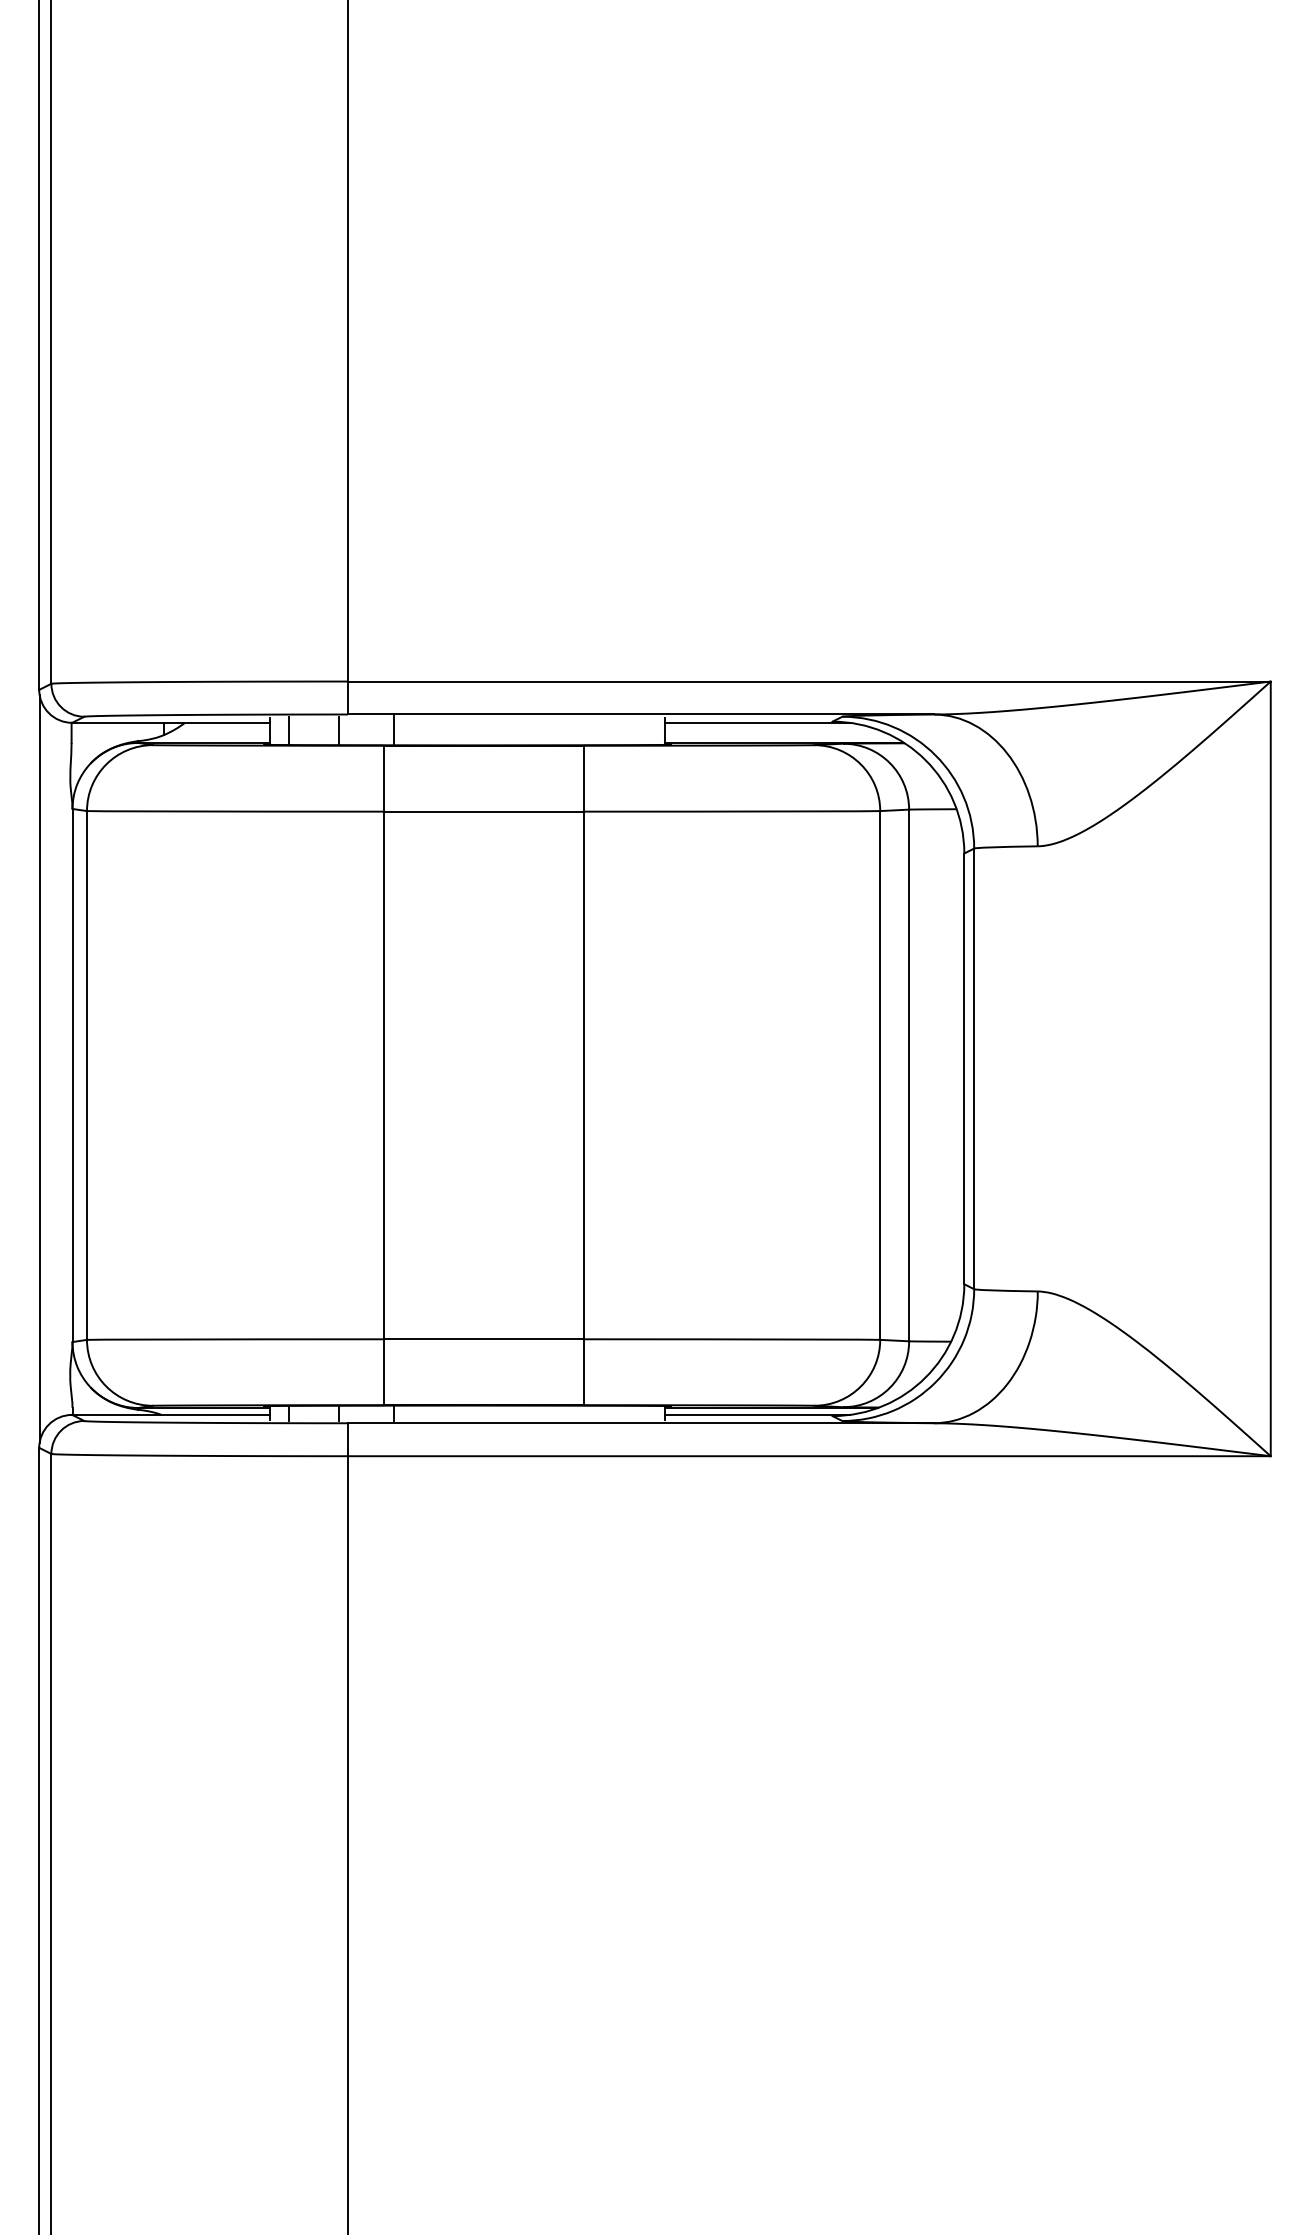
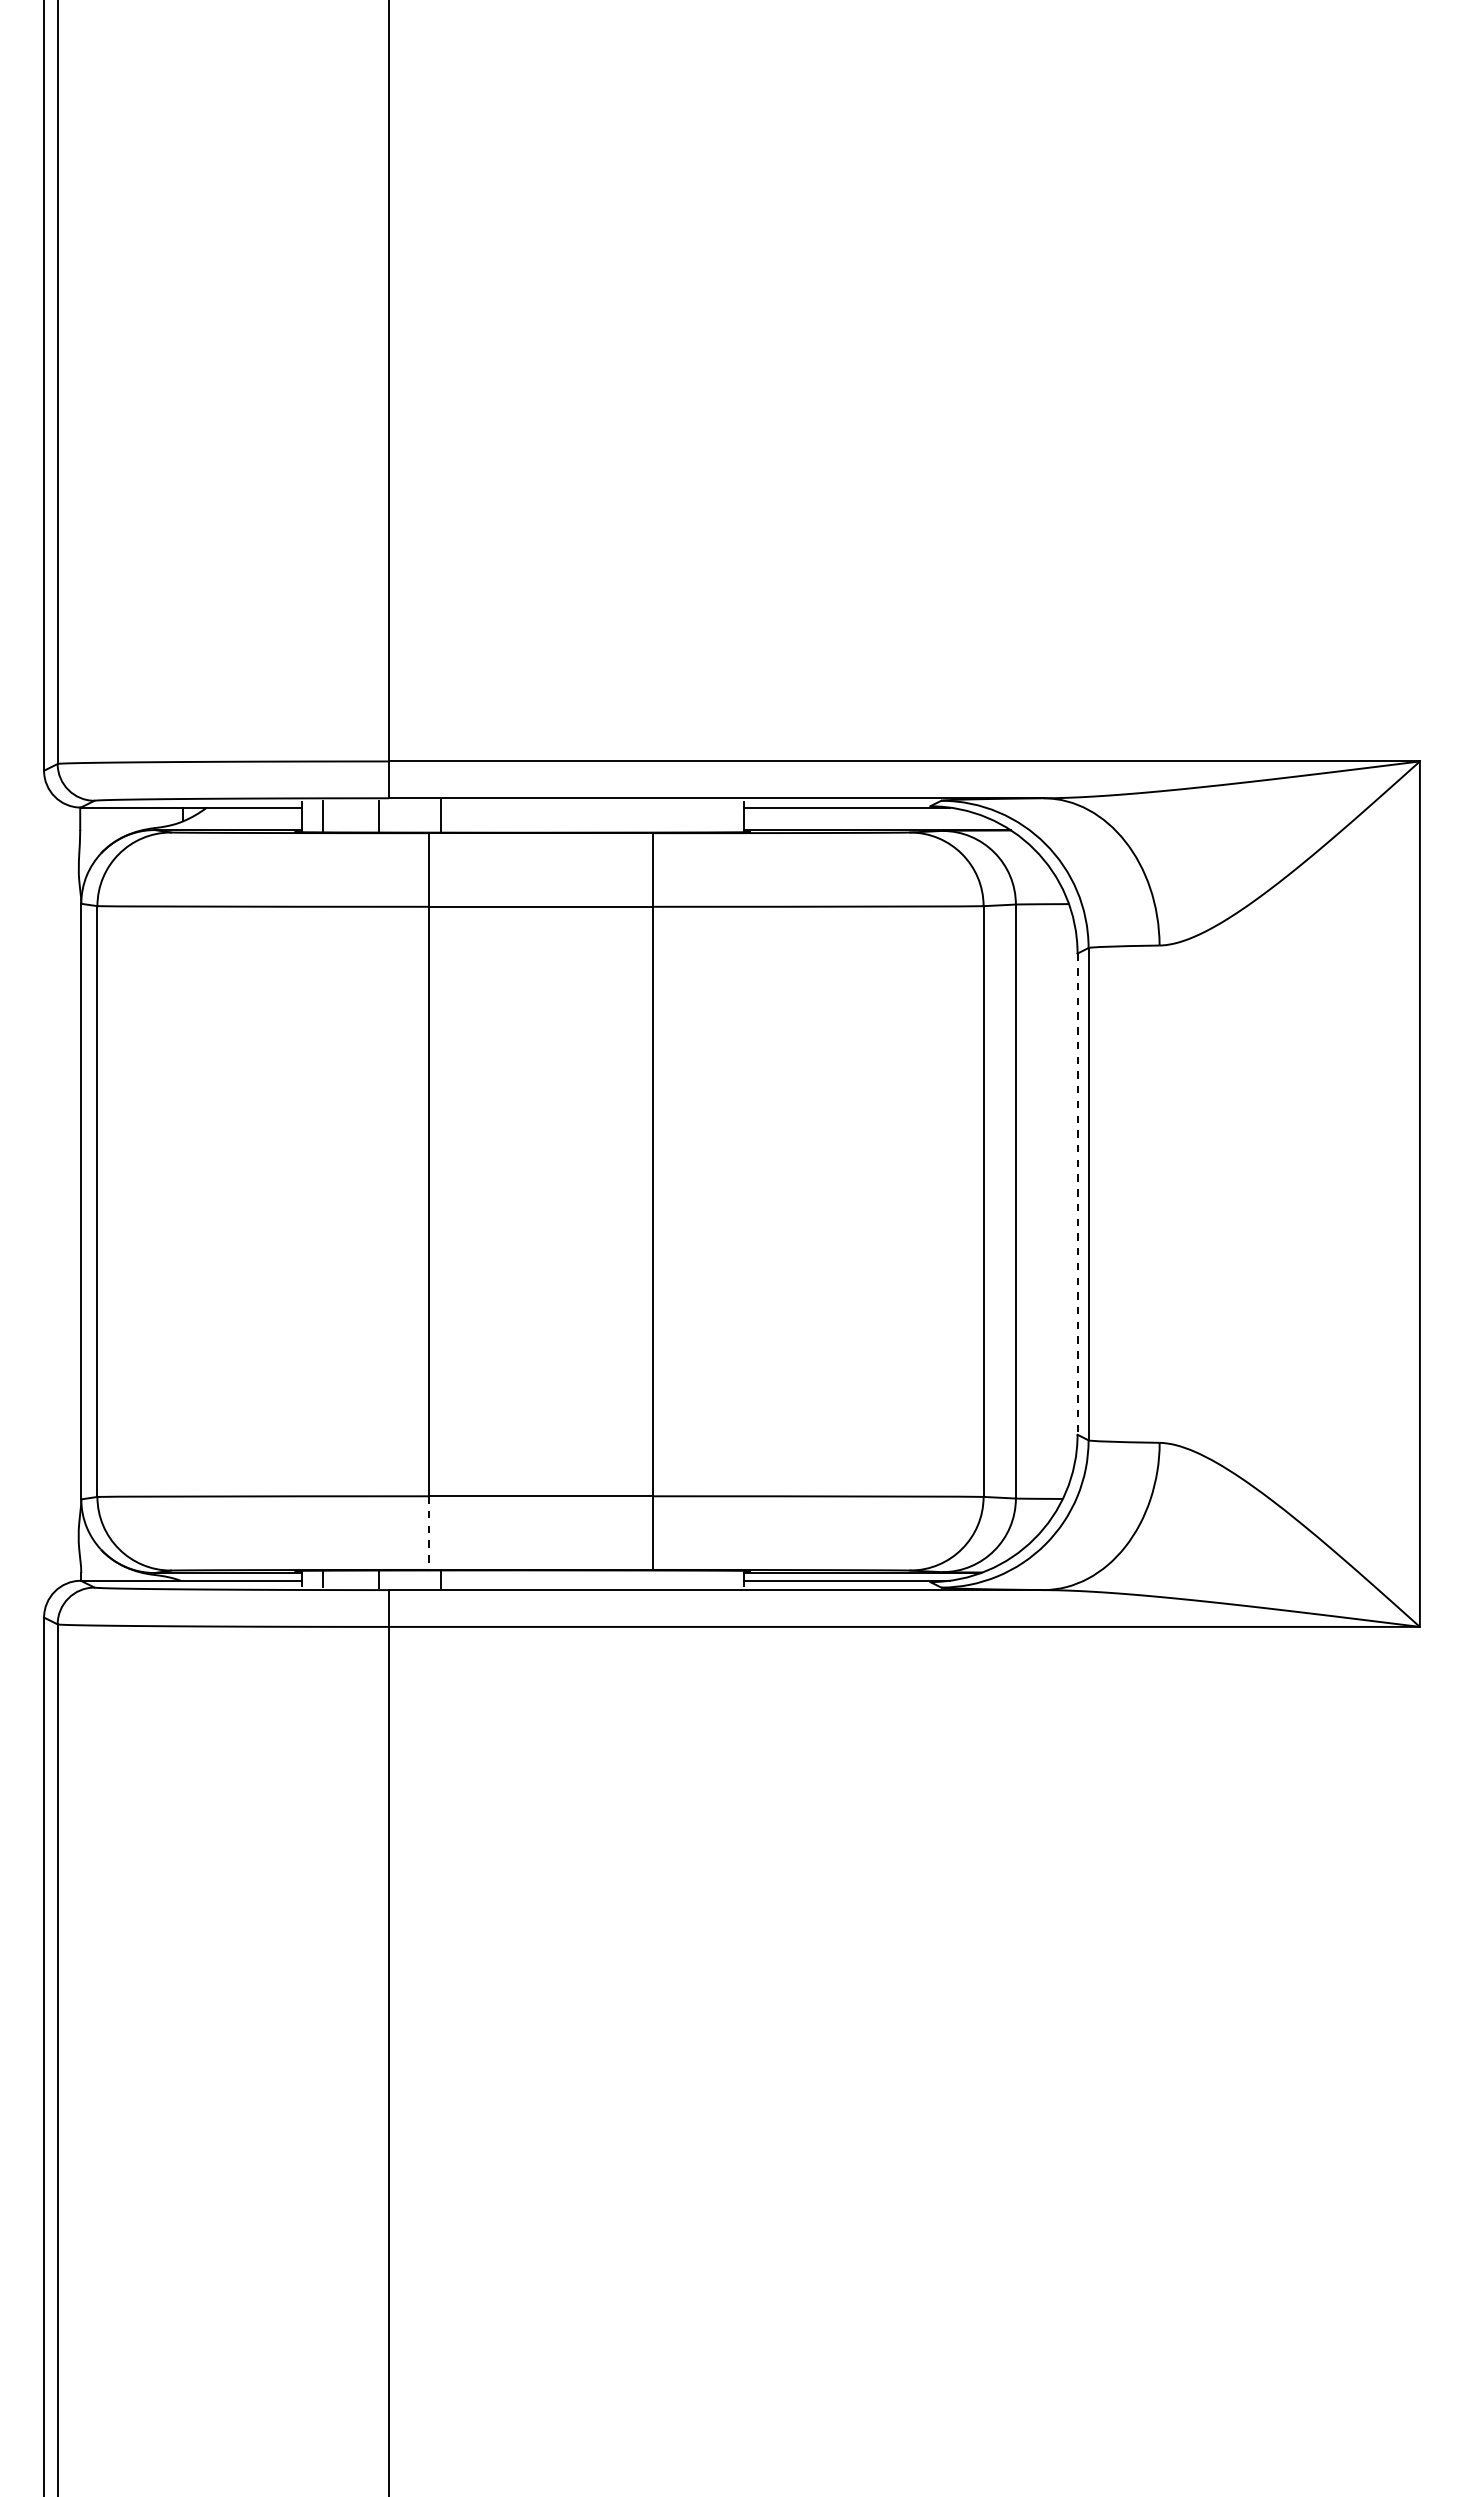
line: (39, 1069) -> (44, 1194), removed
line: (964, 1069) -> (1077, 1194), solid -> dashed
line: (383, 1372) -> (428, 1533), solid -> dashed

